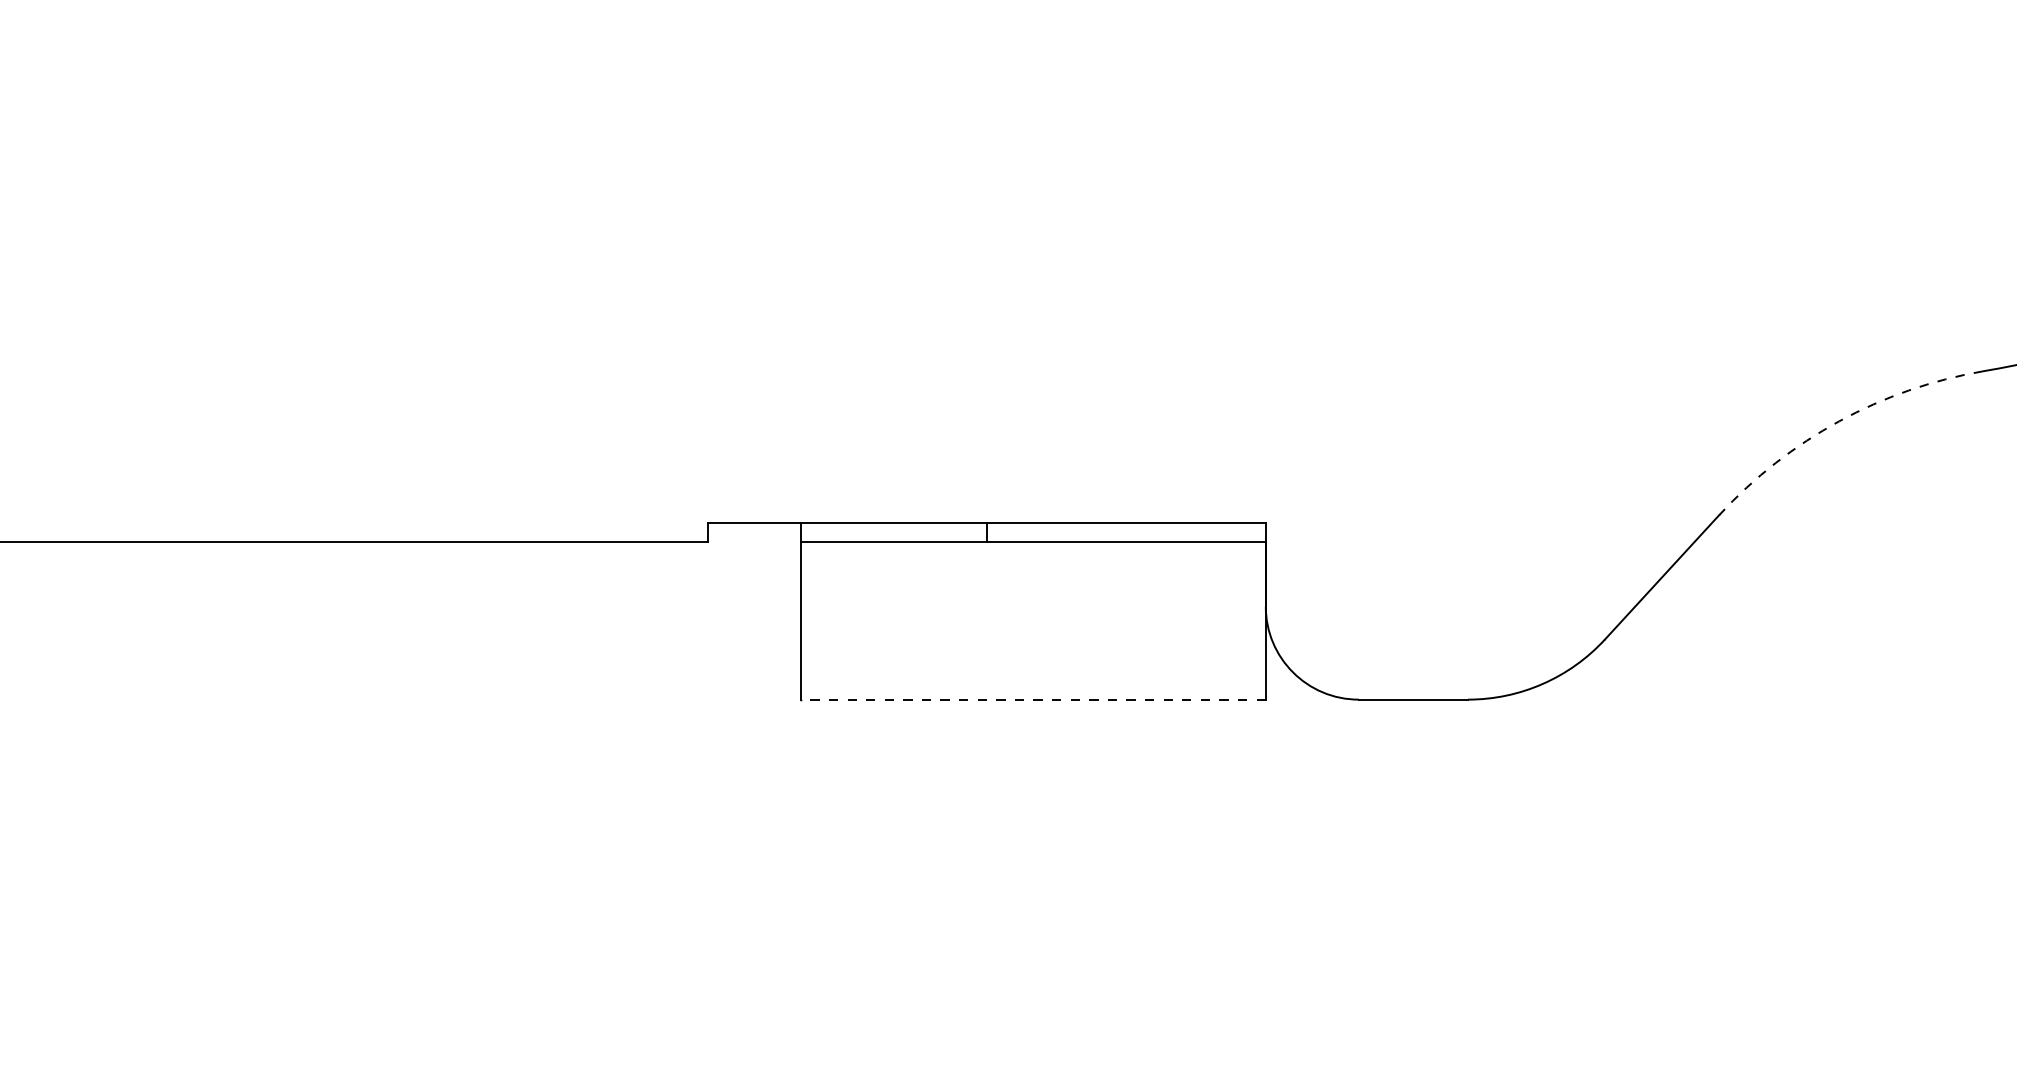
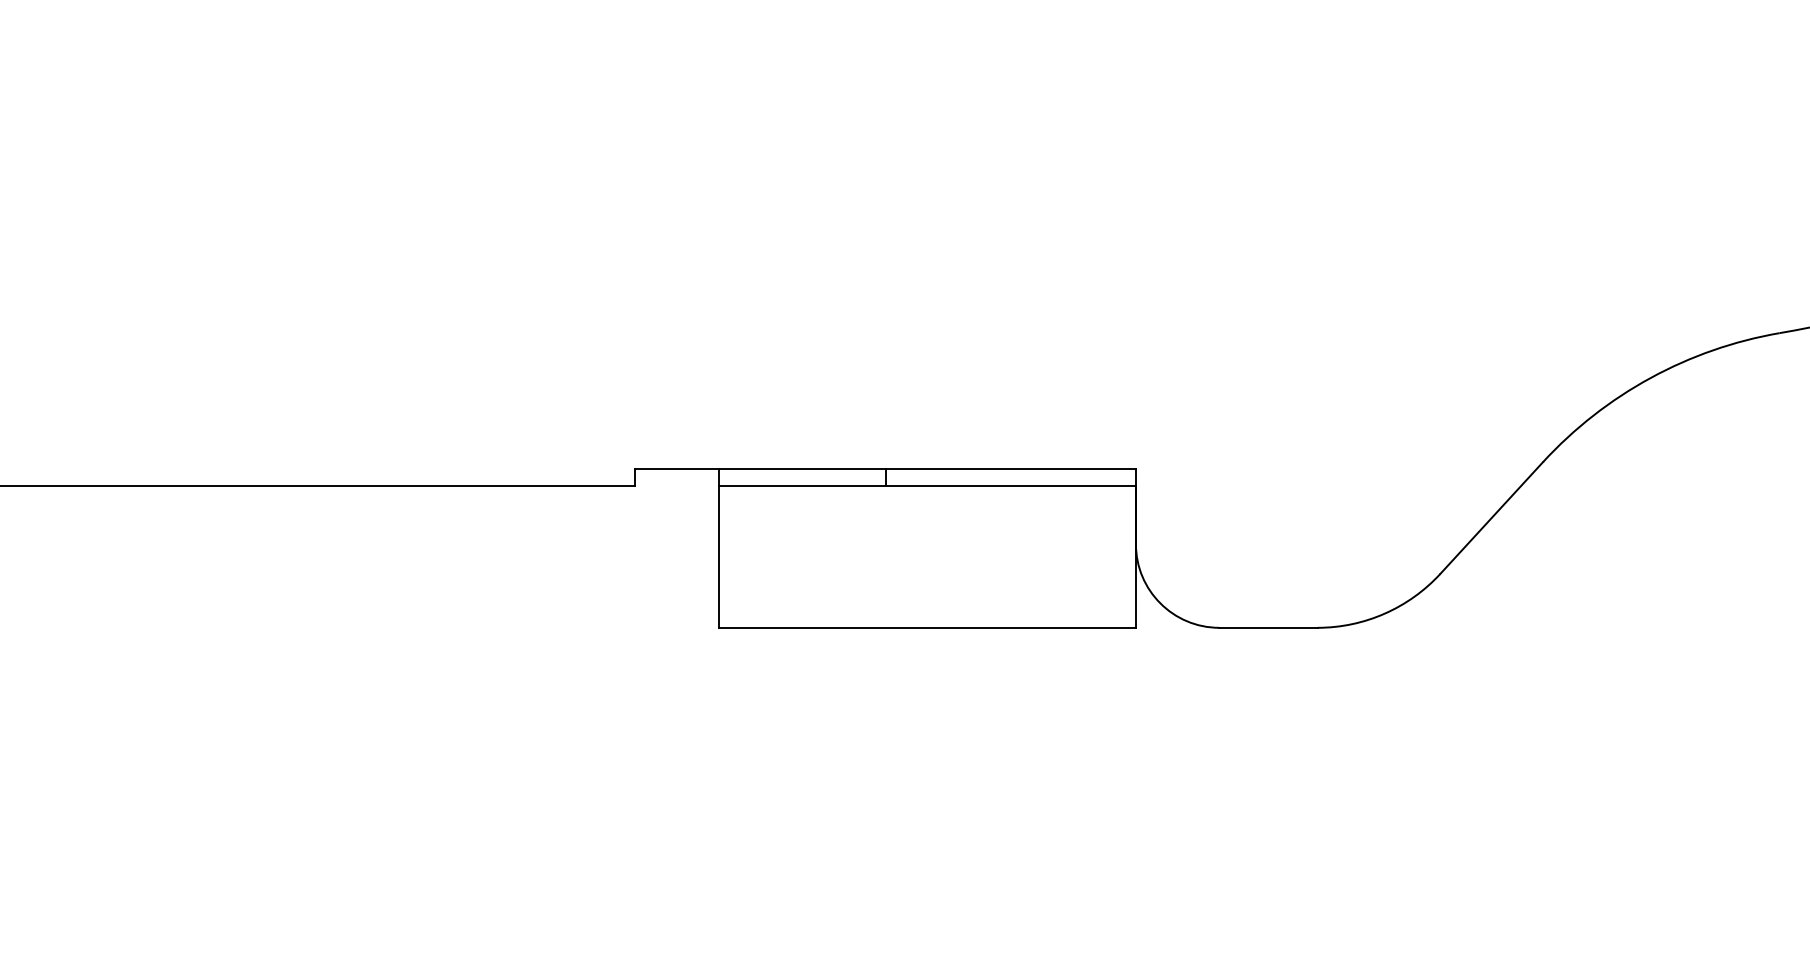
arc: (1839, 421) -> (1650, 378), dashed -> solid
line: (1032, 699) -> (926, 627), dashed -> solid

